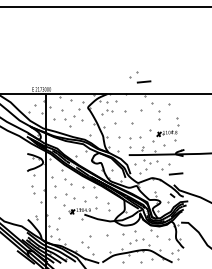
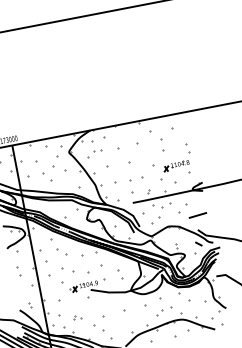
part: (140, 77) -> (128, 100), removed
part: (70, 233) -> (77, 317), added

